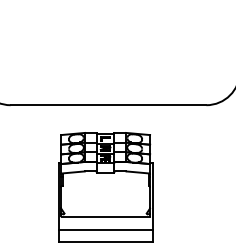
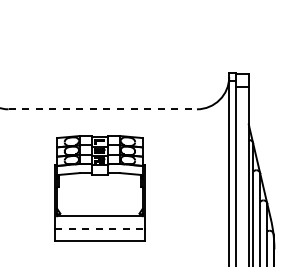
line: (109, 105) -> (103, 109), solid -> dashed
line: (106, 230) -> (100, 229), solid -> dashed

